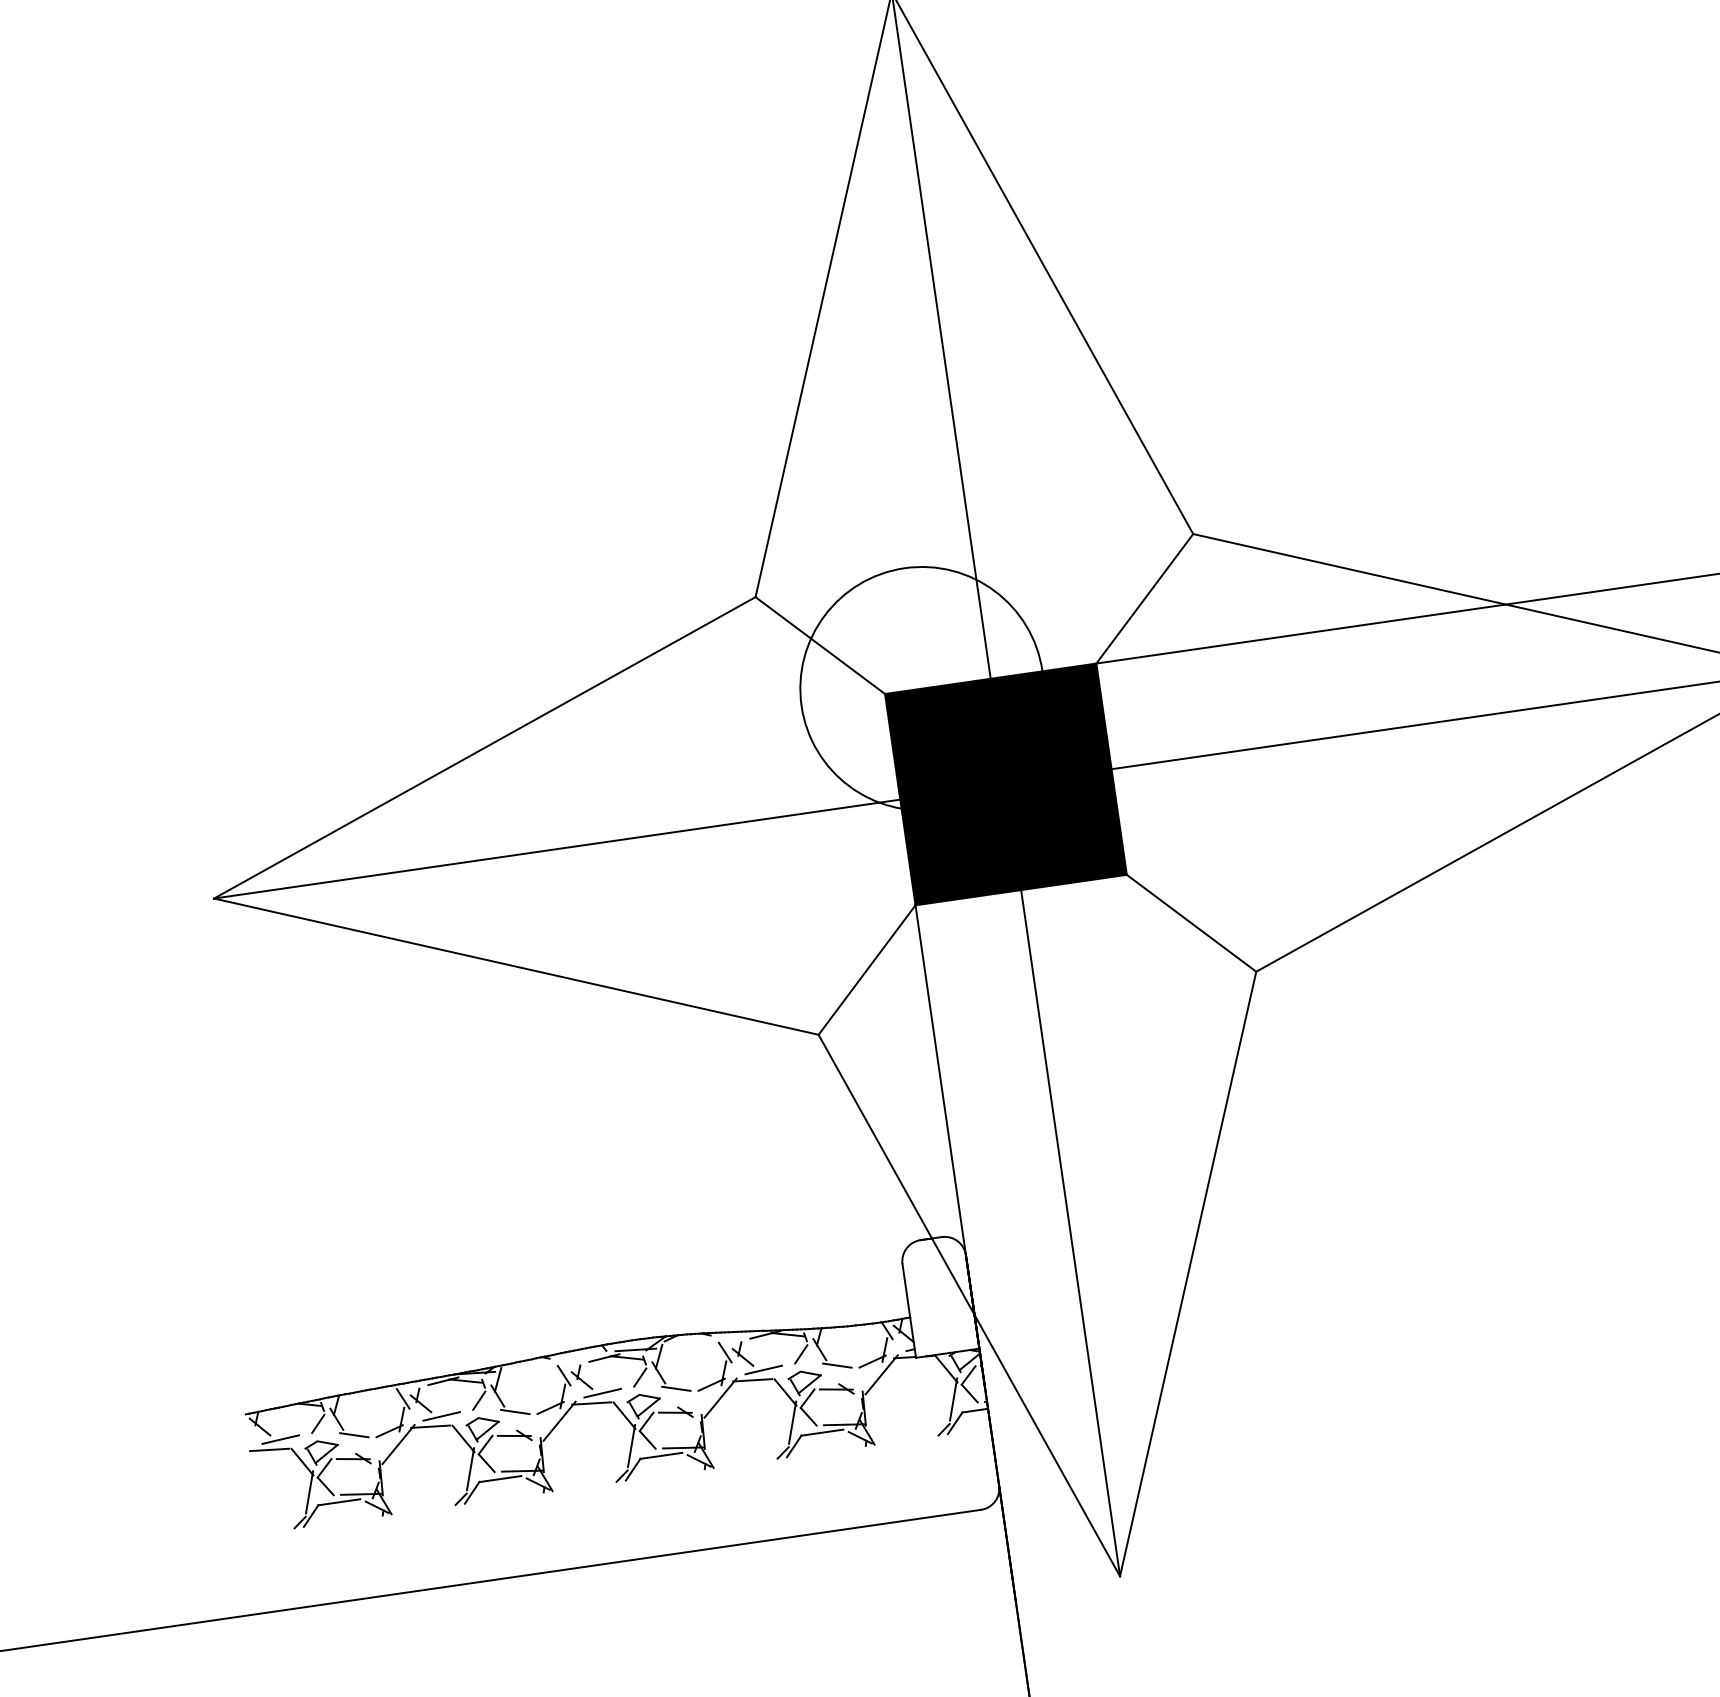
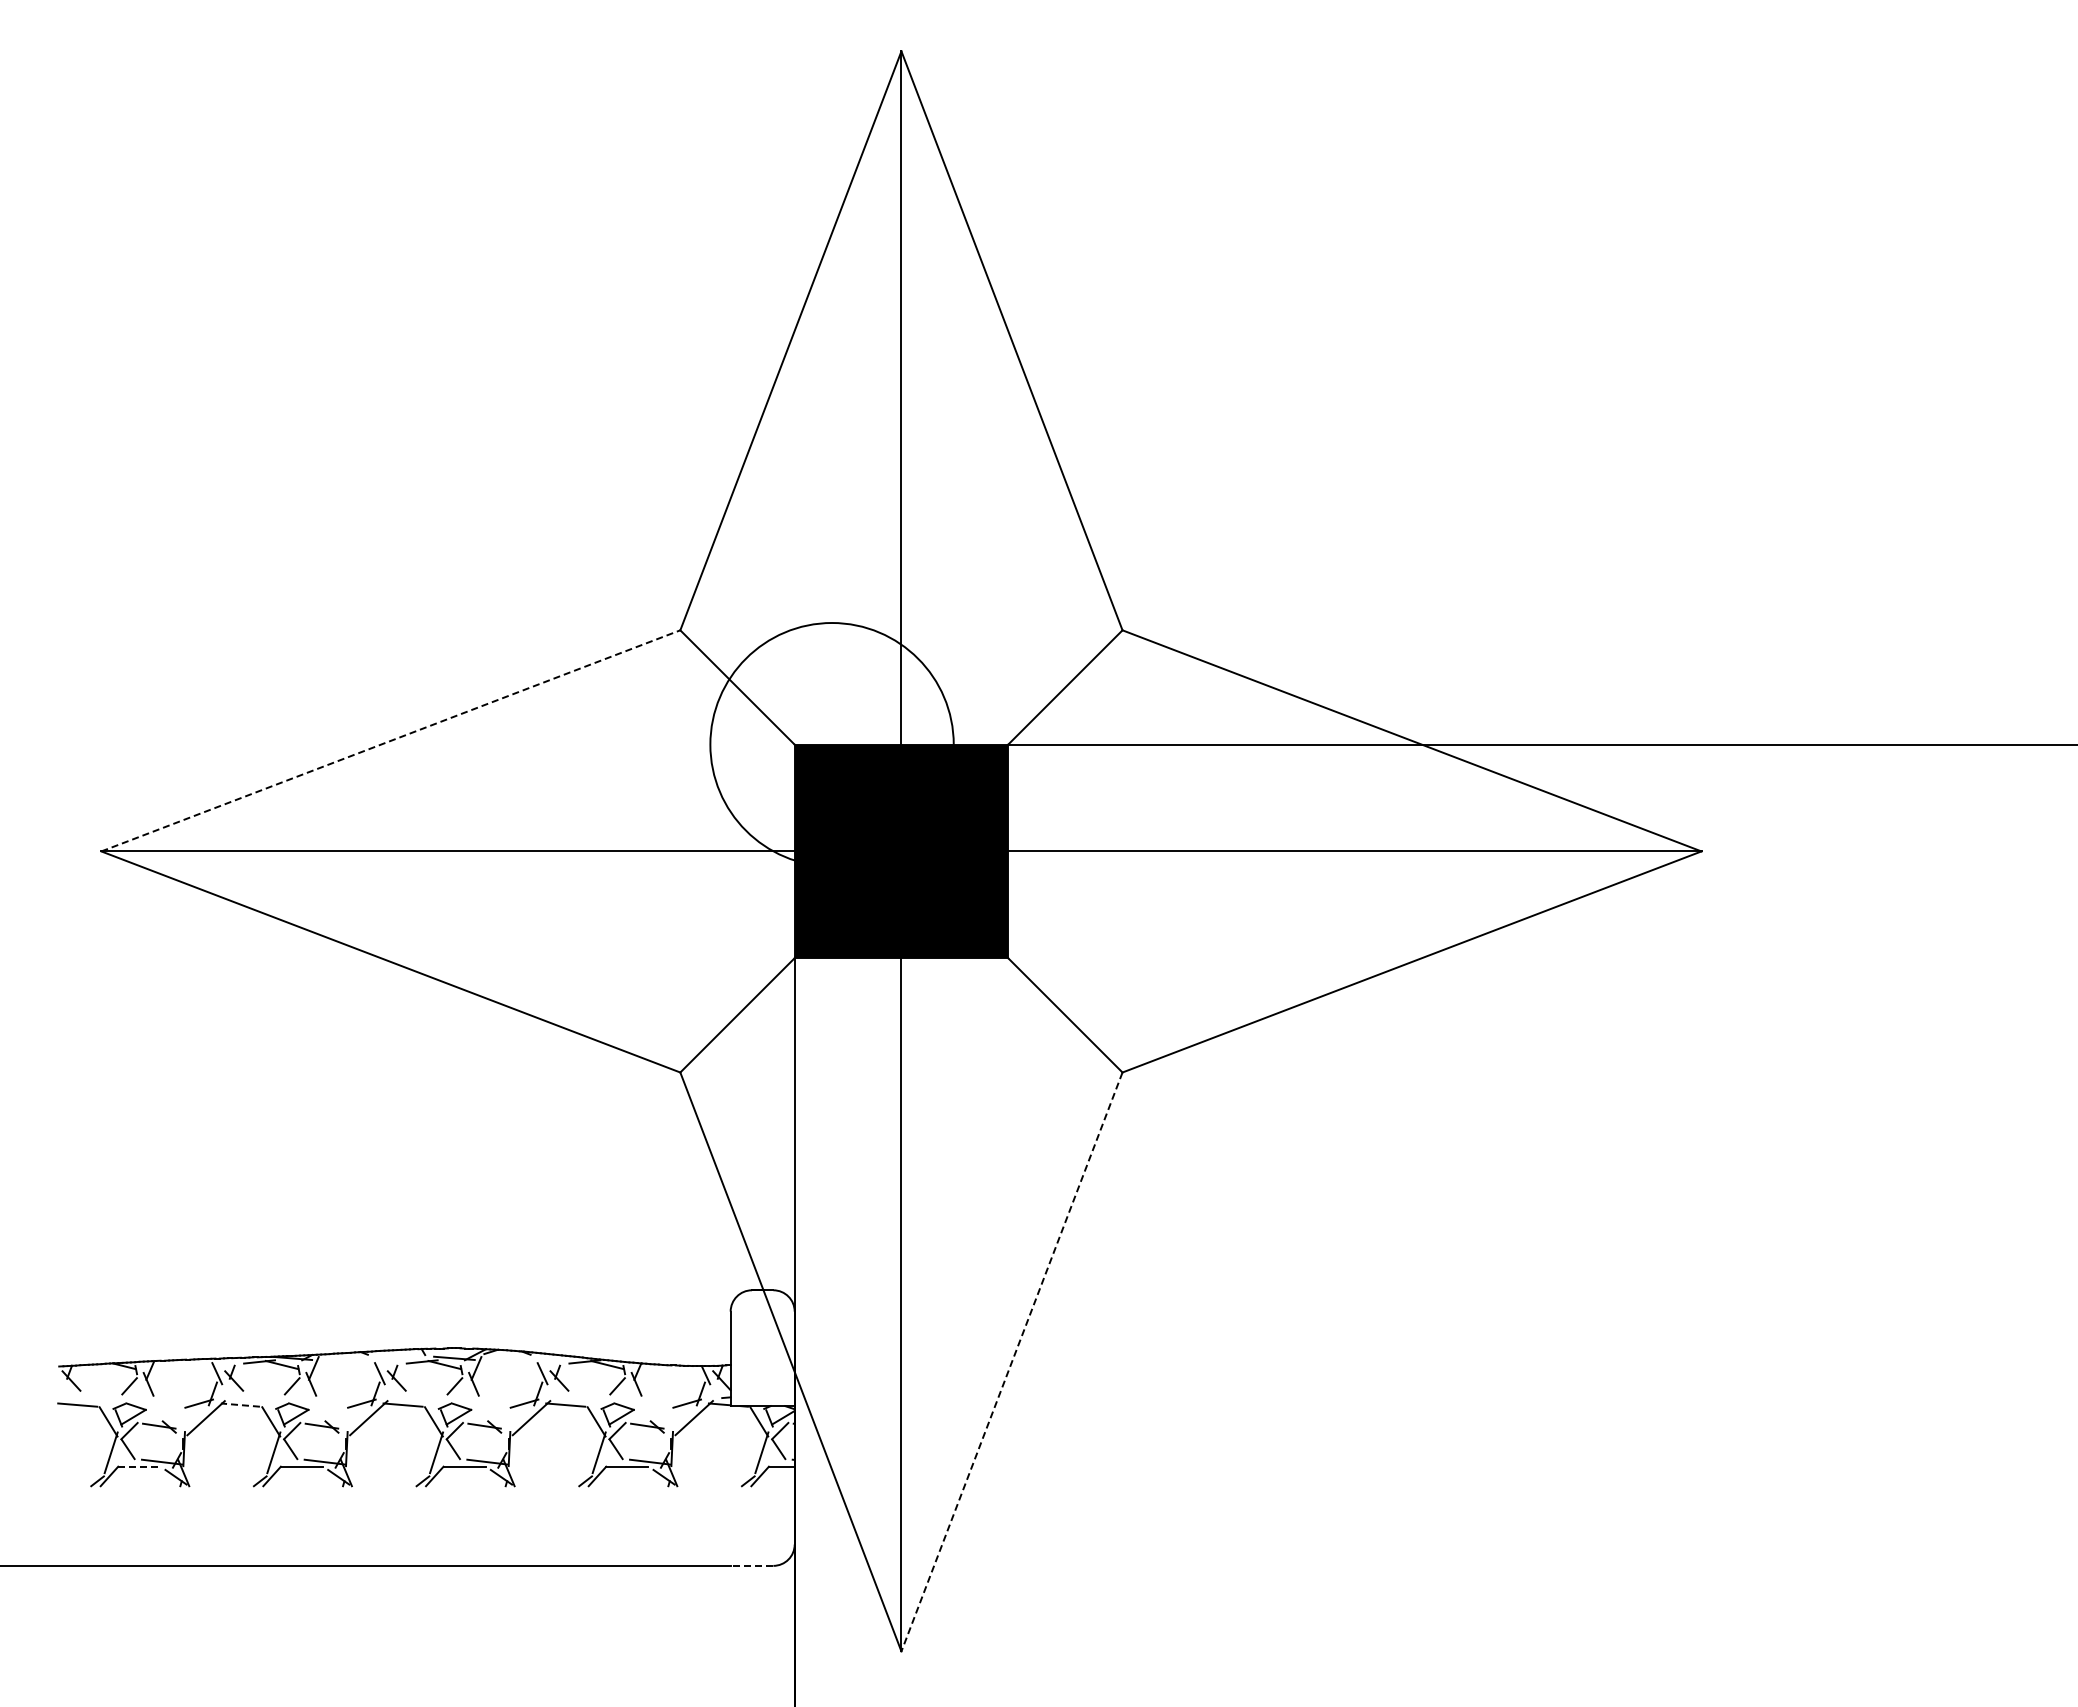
line: (484, 747) -> (390, 740), solid -> dashed
line: (1187, 1274) -> (1011, 1362), solid -> dashed
line: (837, 1365) -> (651, 1402), removed
line: (763, 1370) -> (577, 1396), removed
line: (675, 1388) -> (488, 1402), removed
line: (602, 1393) -> (415, 1396), removed
line: (515, 1411) -> (326, 1402), removed
line: (441, 1416) -> (252, 1396), removed
line: (430, 1427) -> (240, 1405), solid -> dashed
line: (354, 1435) -> (163, 1402), removed
line: (280, 1439) -> (89, 1396), removed
line: (339, 1501) -> (139, 1466), solid -> dashed
line: (959, 1512) -> (751, 1565), solid -> dashed

